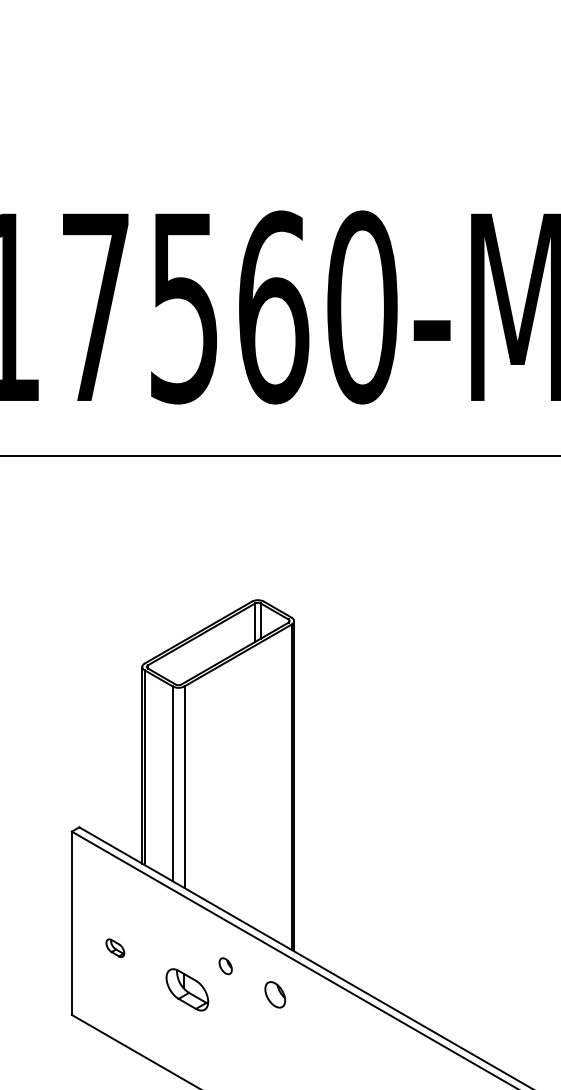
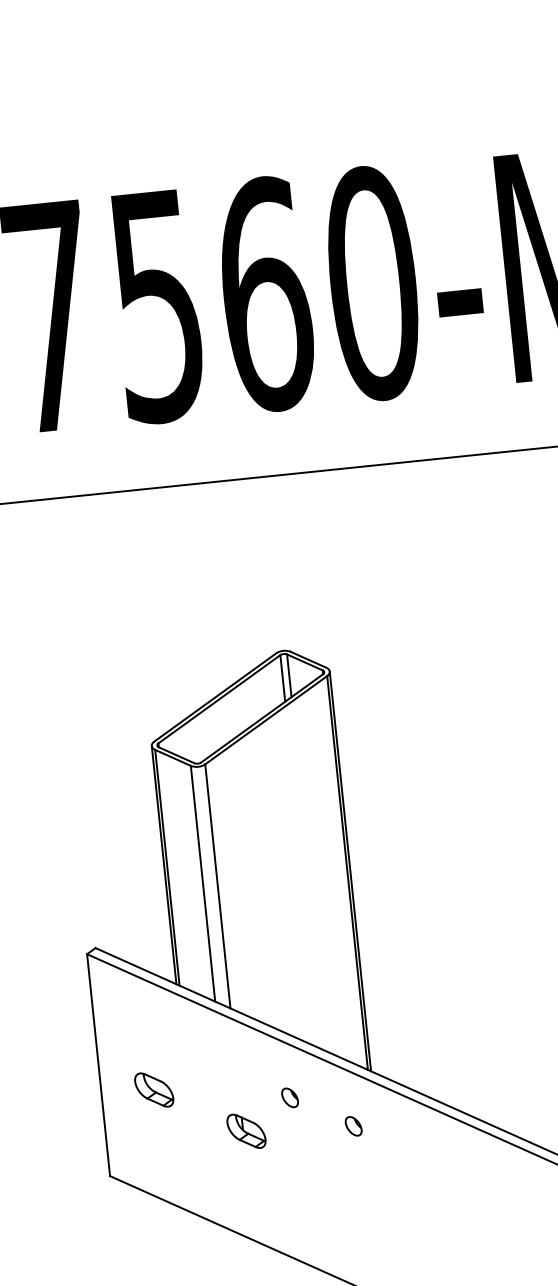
part: (115, 947) -> (154, 1088), size x1.67
part: (186, 989) -> (245, 1130), size x0.71
part: (275, 994) -> (353, 1125), size x0.62

